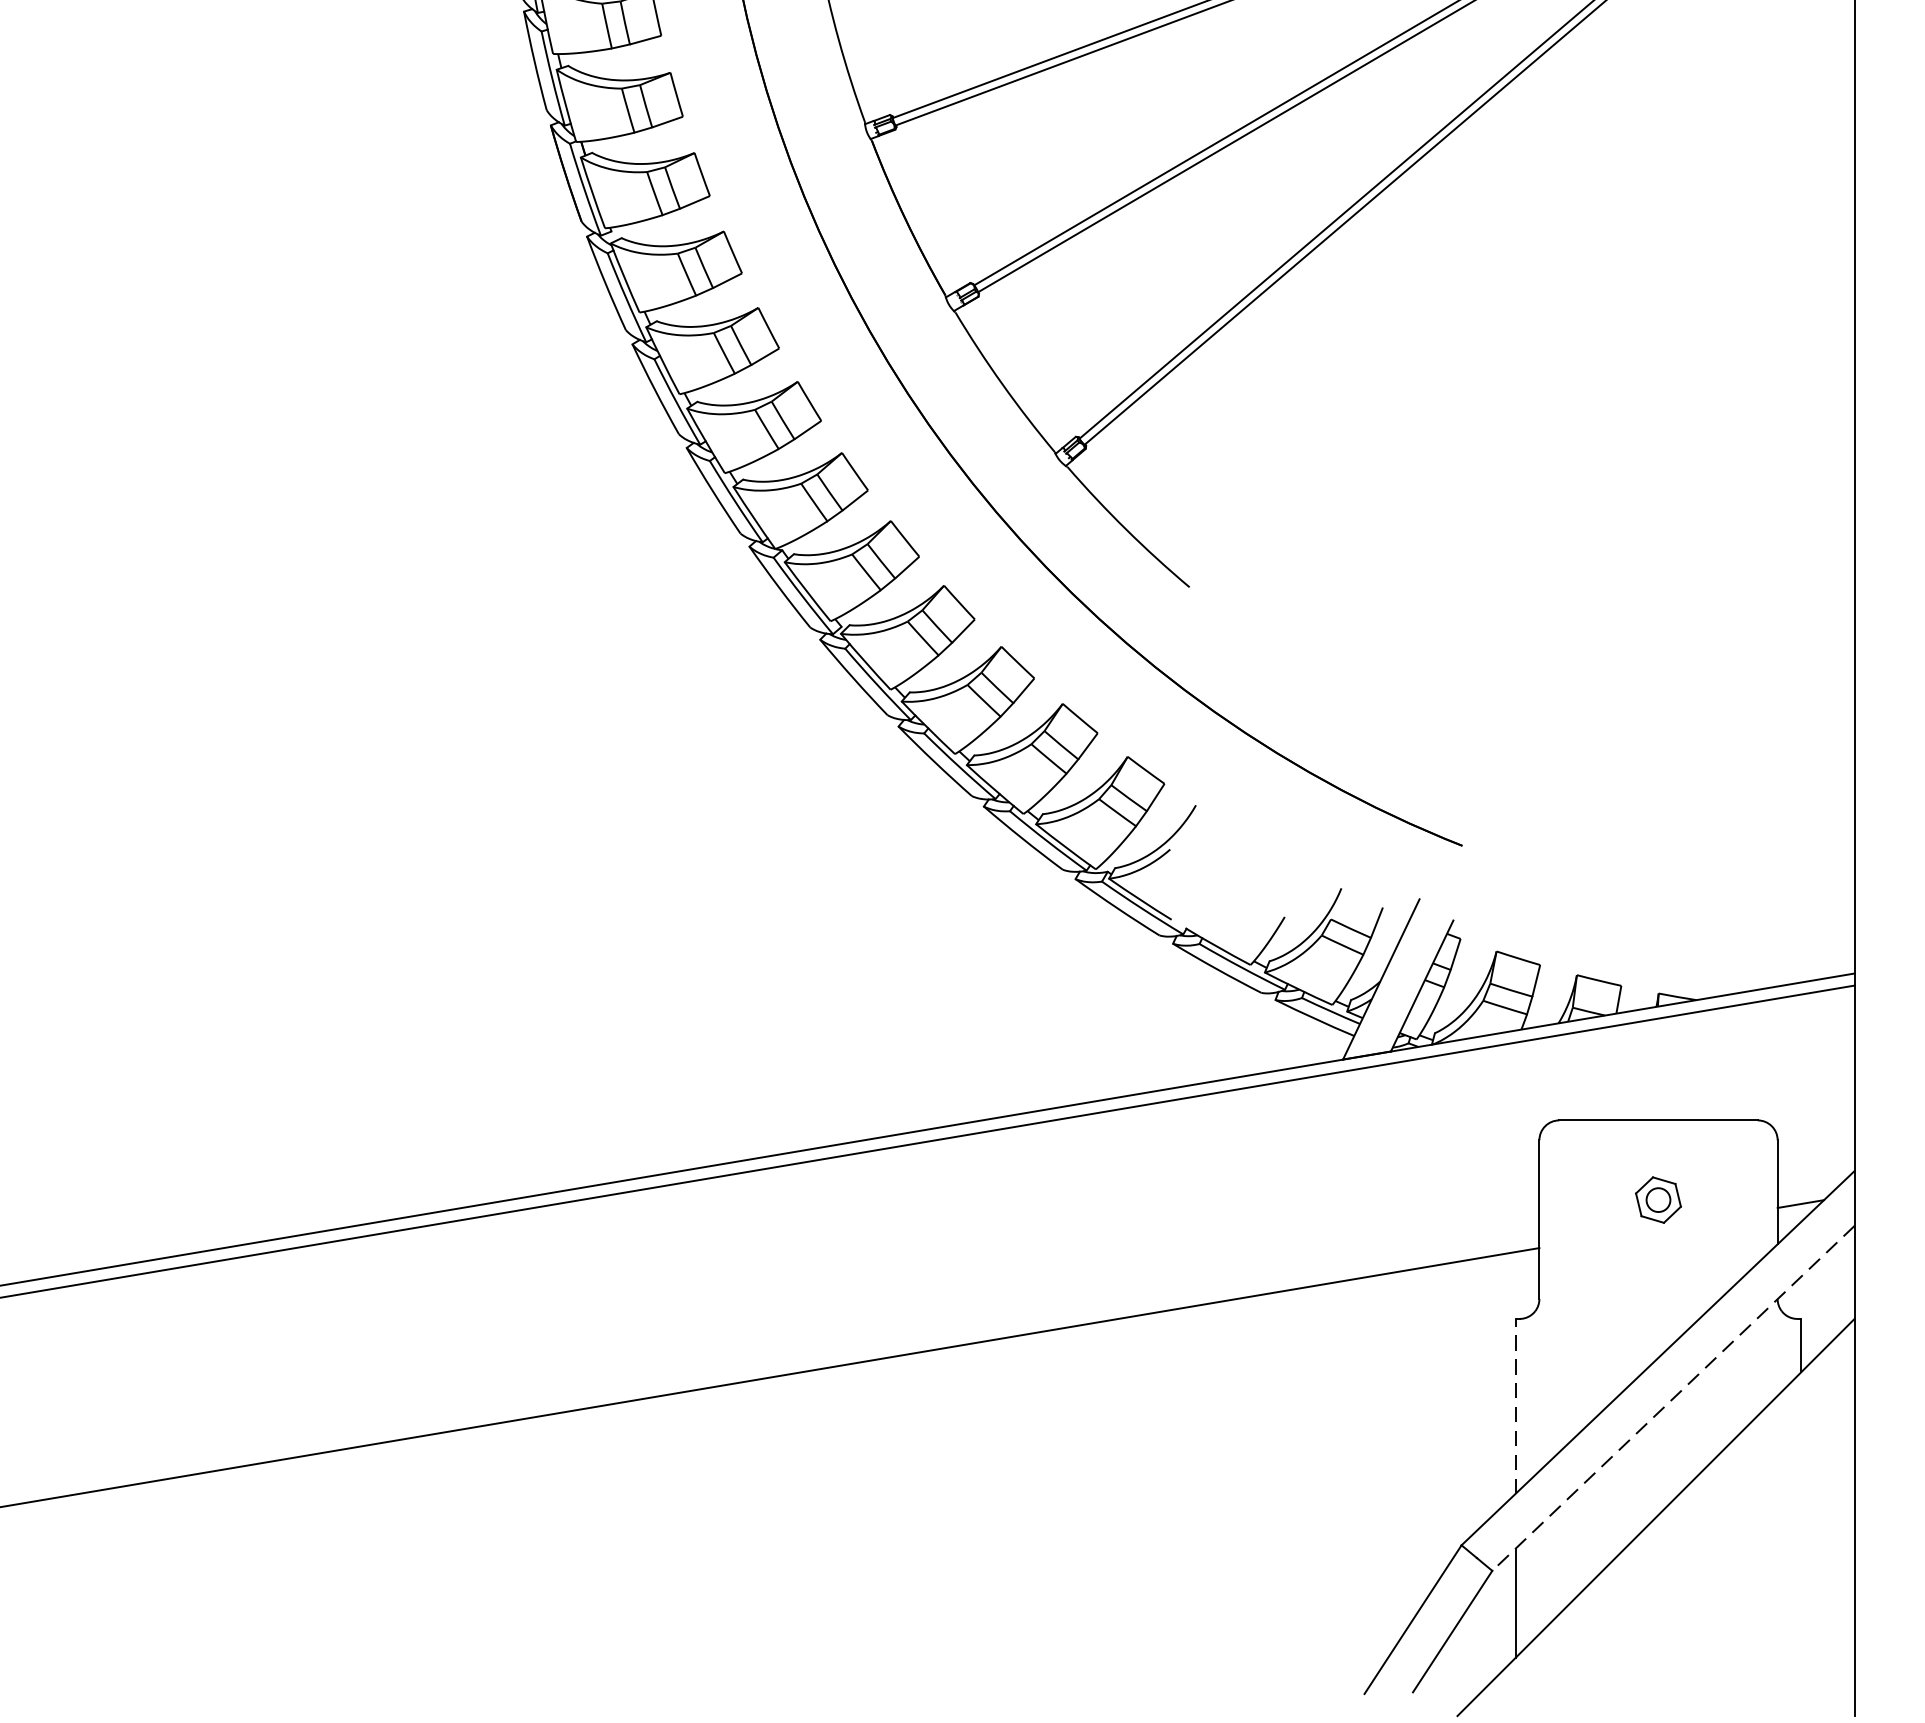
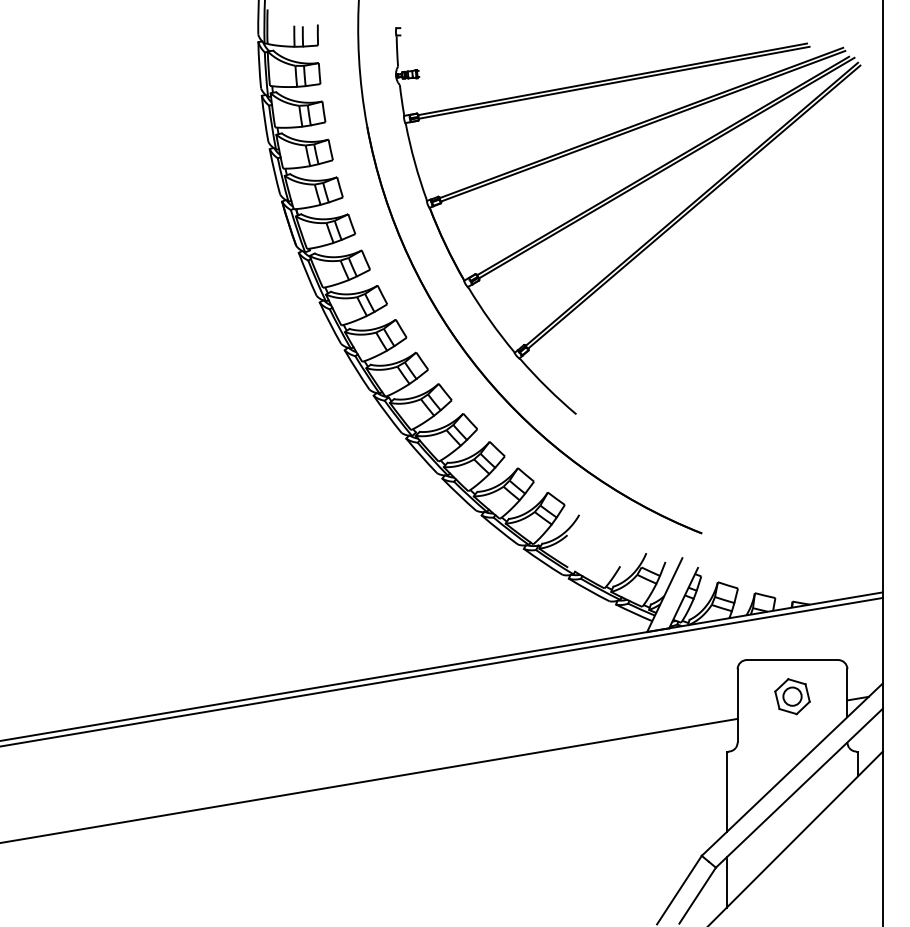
part: (1658, 1199) -> (792, 696), size x1.67
line: (1673, 1399) -> (799, 788), dashed -> solid
line: (1515, 1405) -> (726, 791), dashed -> solid

